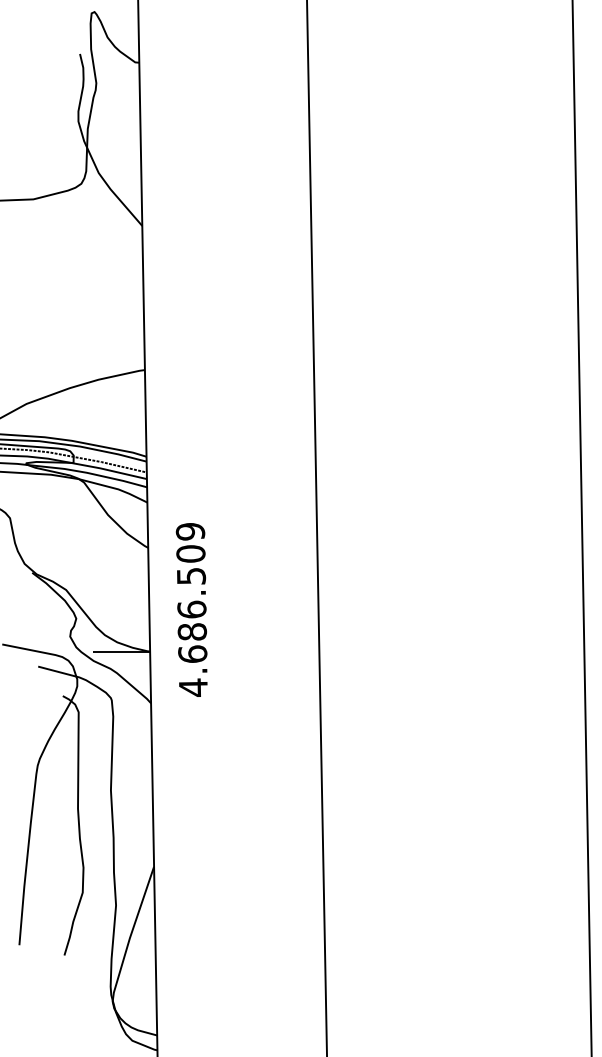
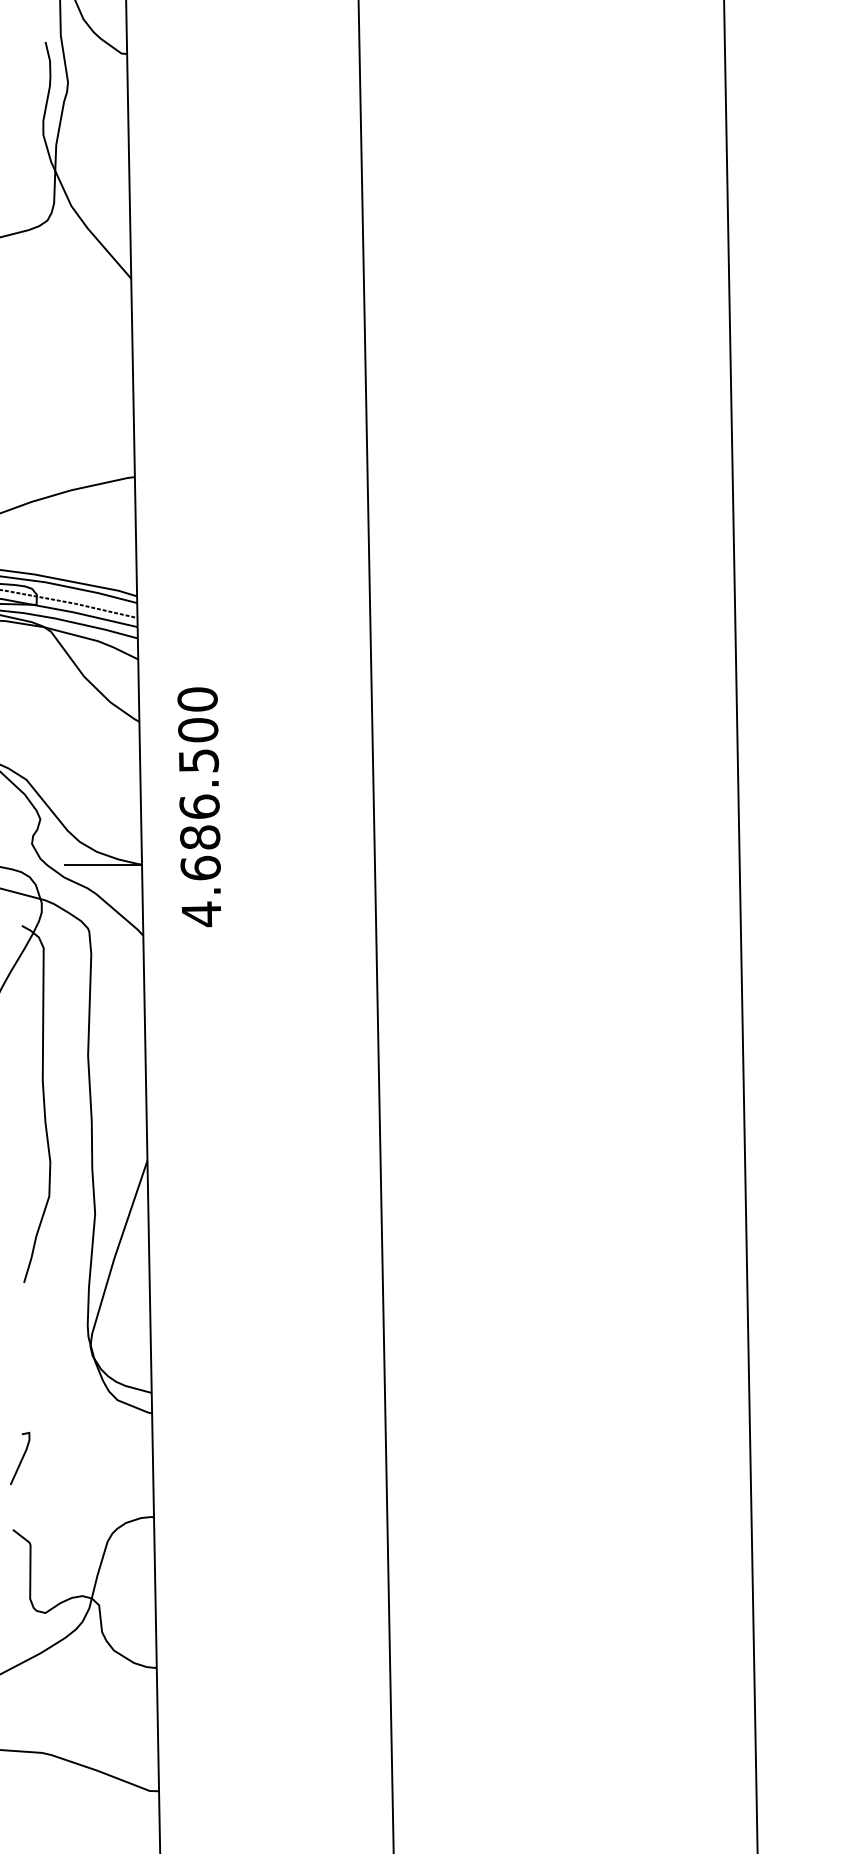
text: (190, 531) -> (197, 699), 4.686.509 -> 4.686.500

